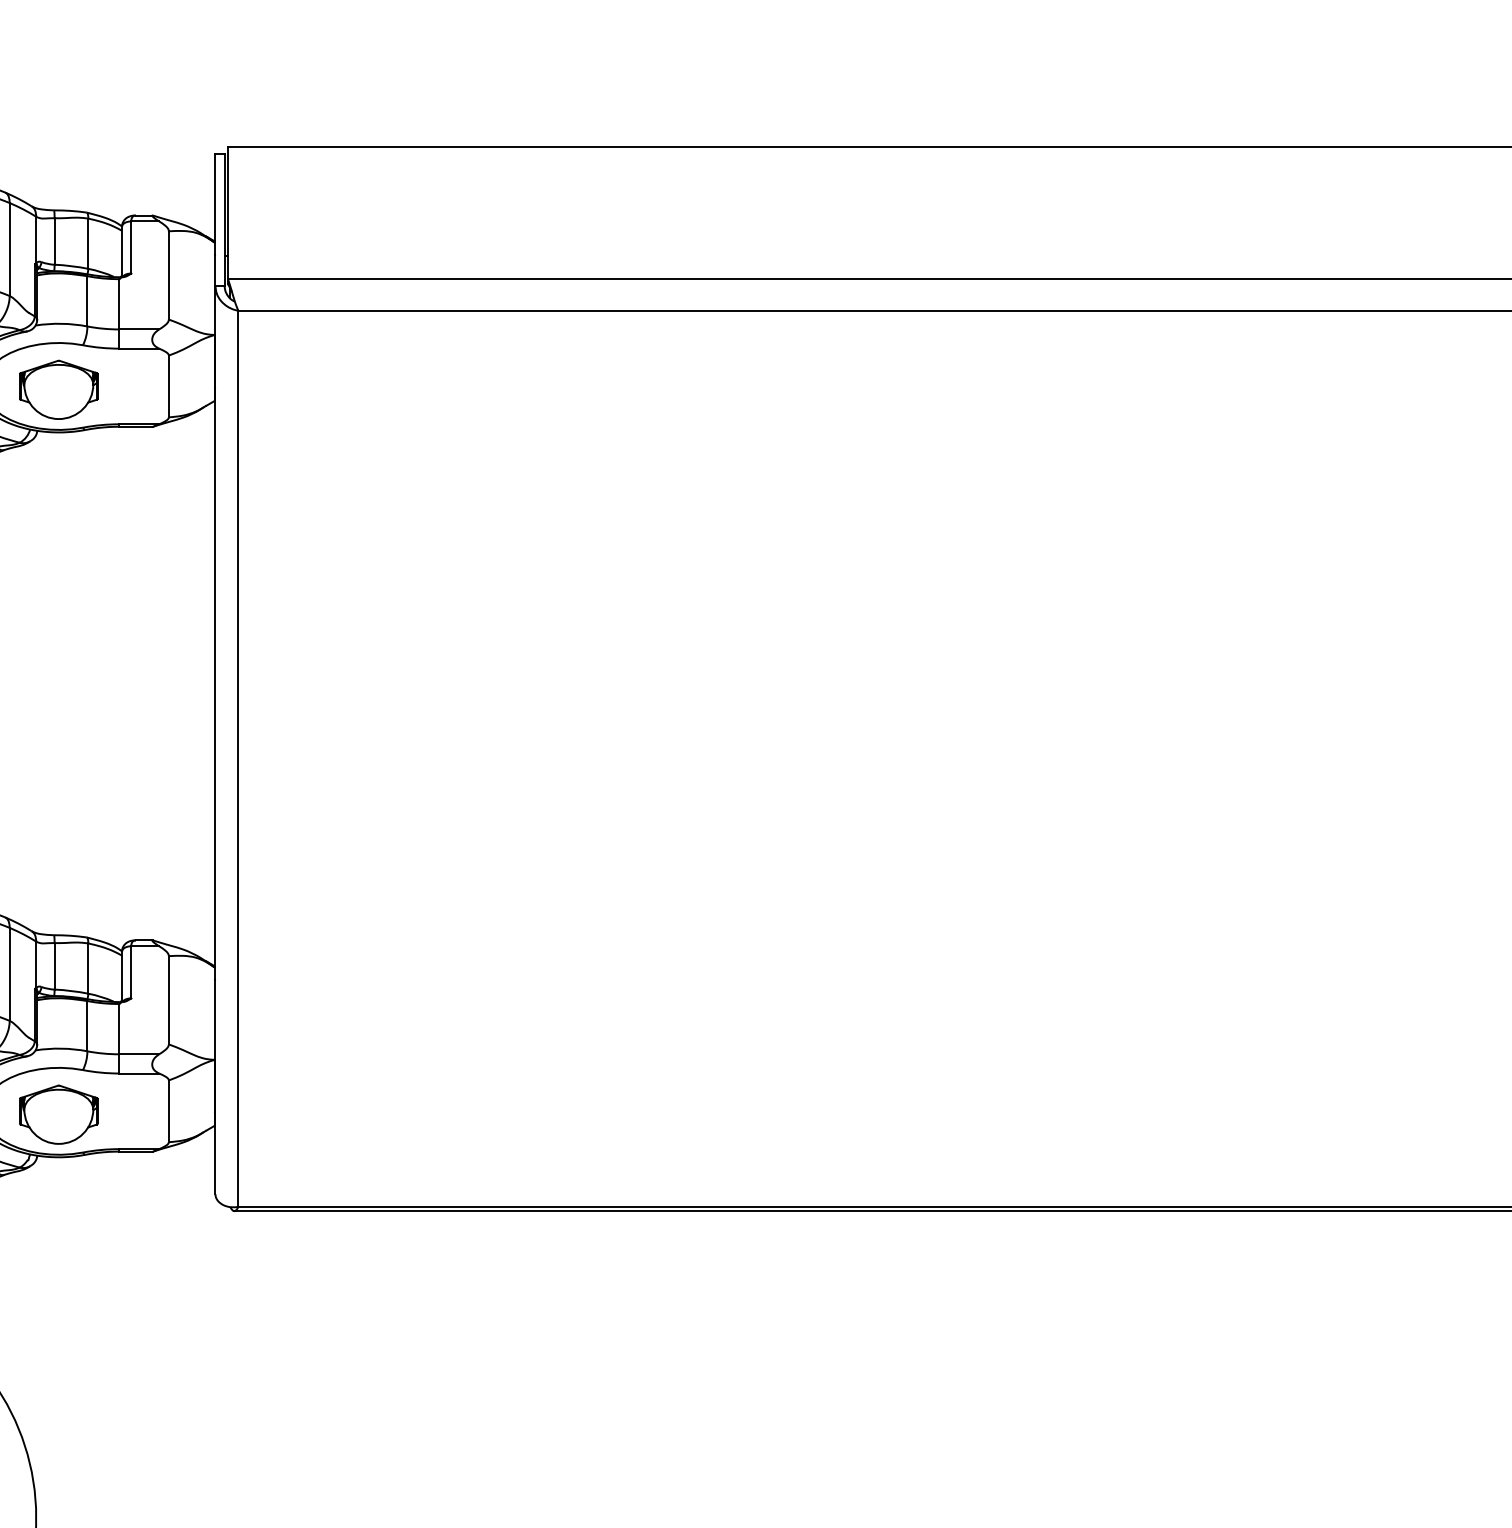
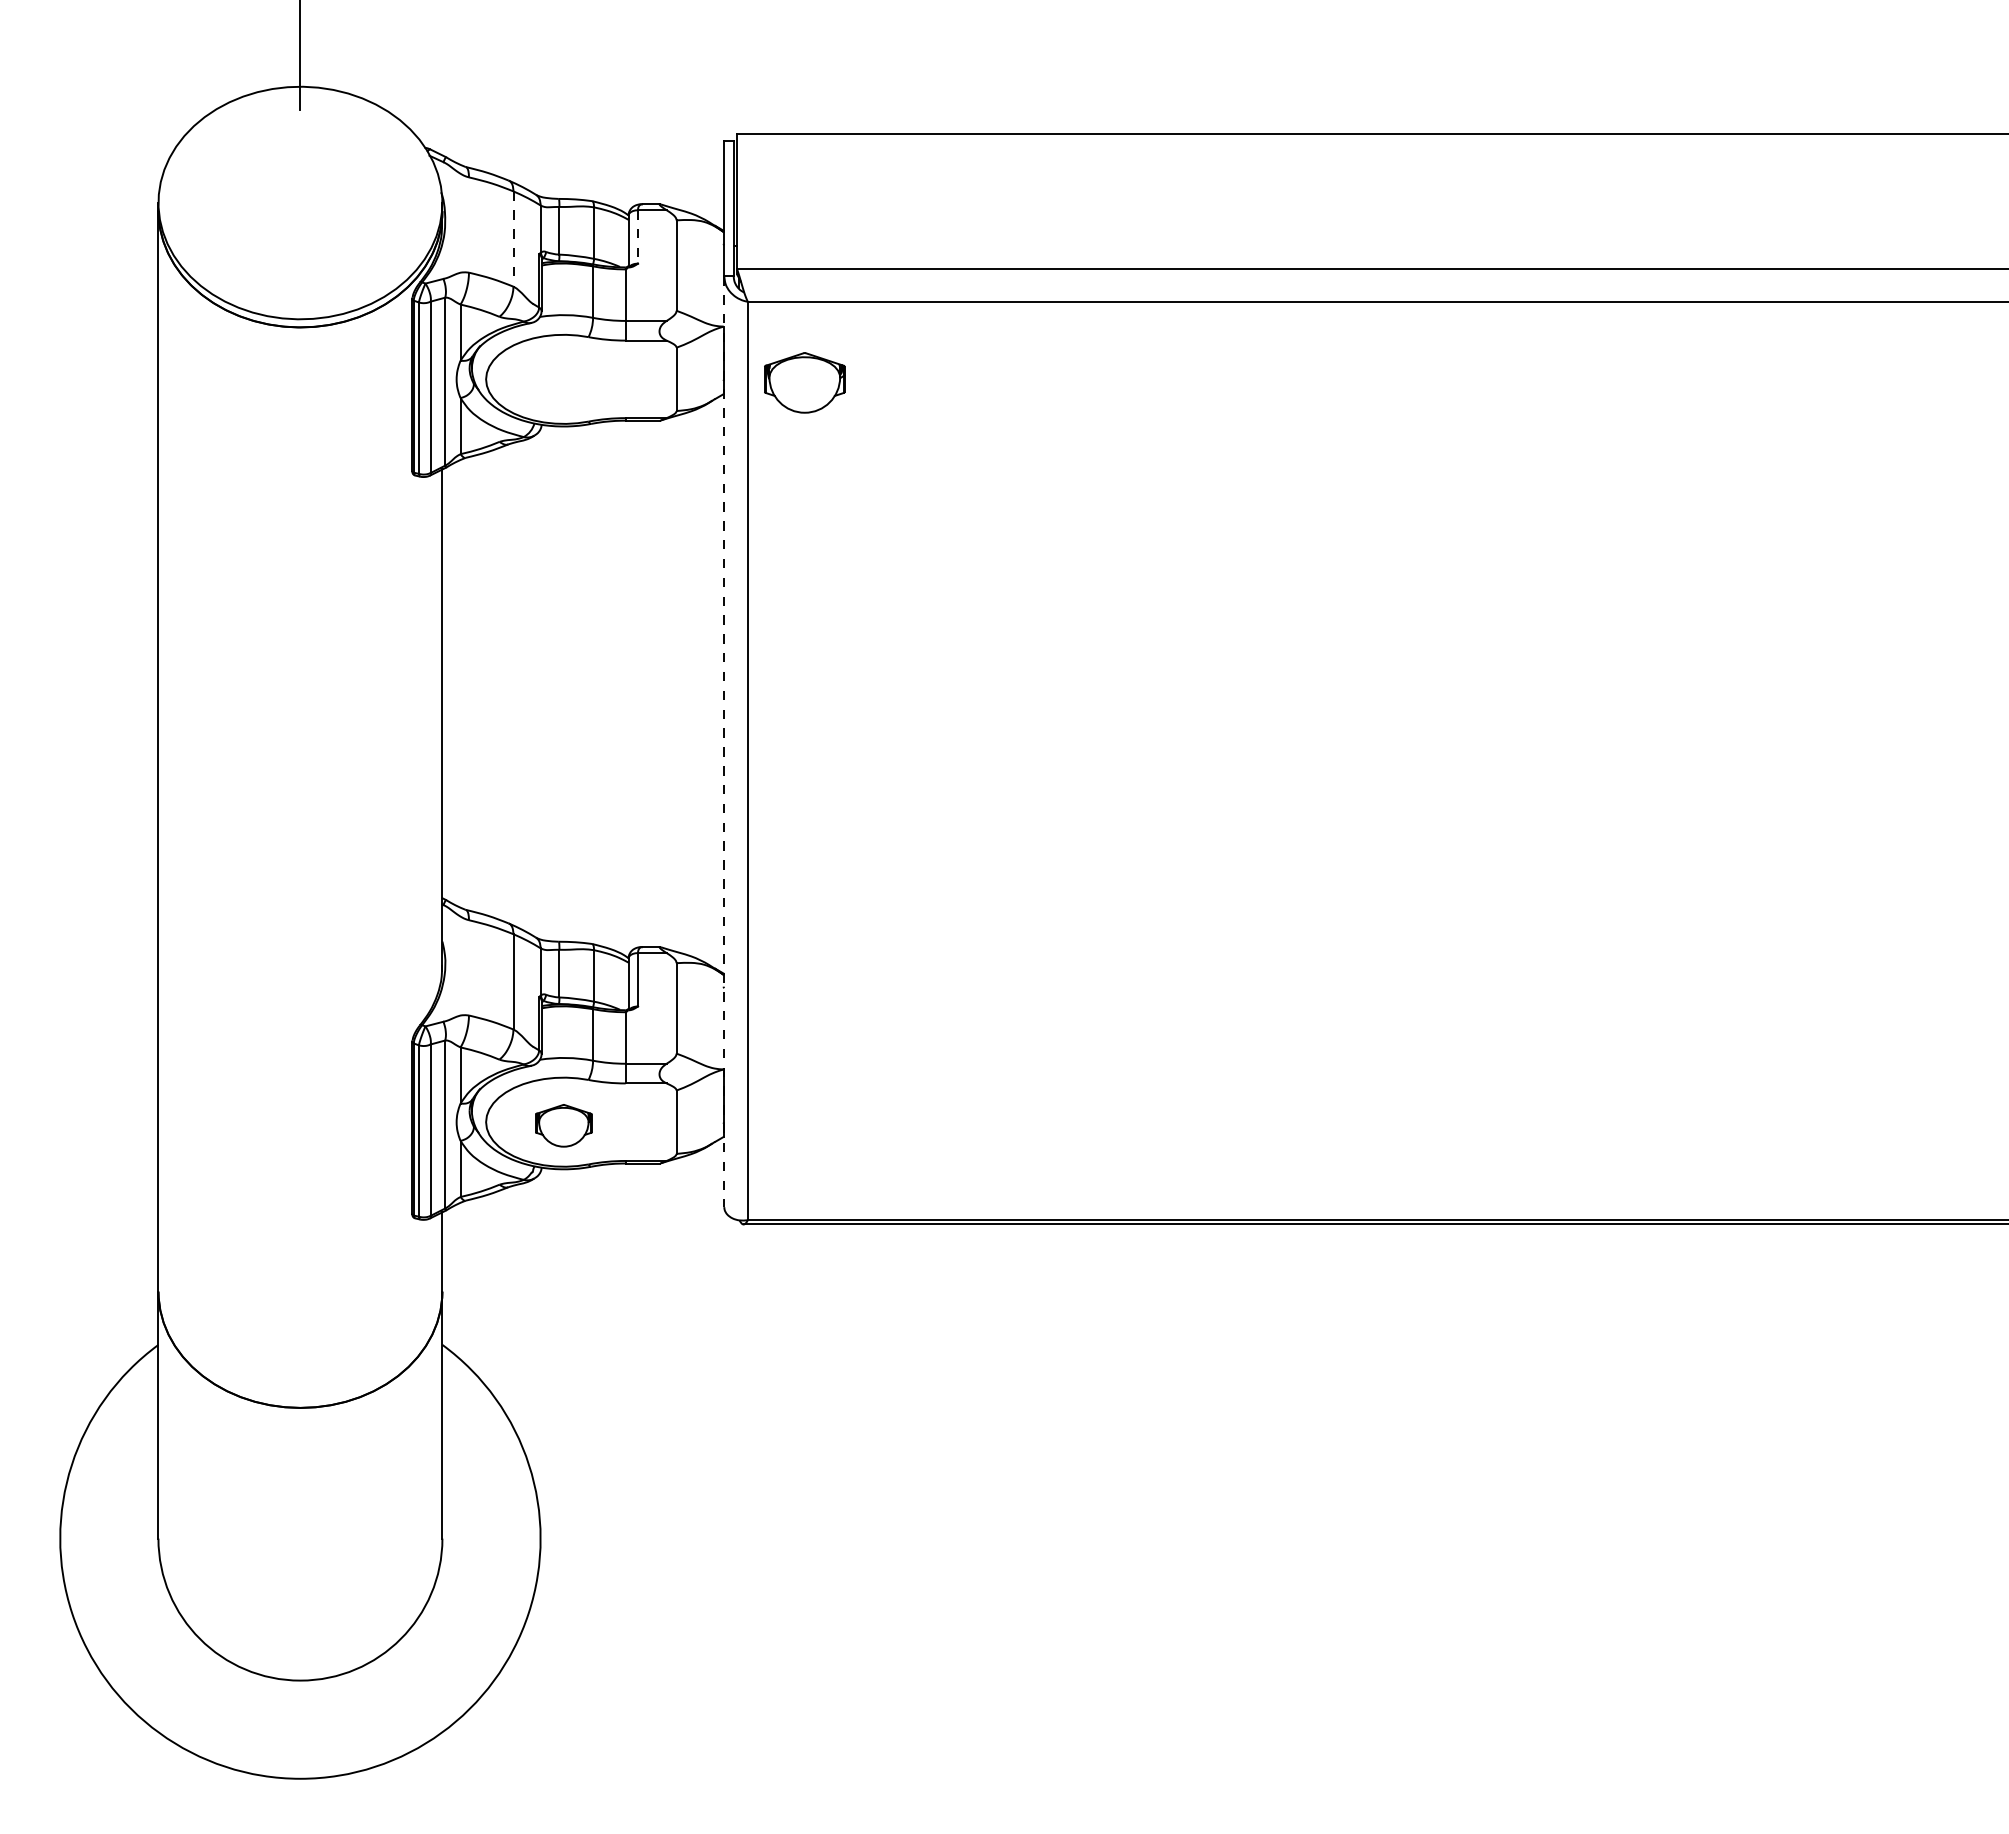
line: (131, 247) -> (638, 236), solid -> dashed
line: (9, 249) -> (513, 239), solid -> dashed
part: (58, 389) -> (804, 382), moved
line: (215, 740) -> (724, 742), solid -> dashed
part: (58, 1114) -> (563, 1125), size x0.7

